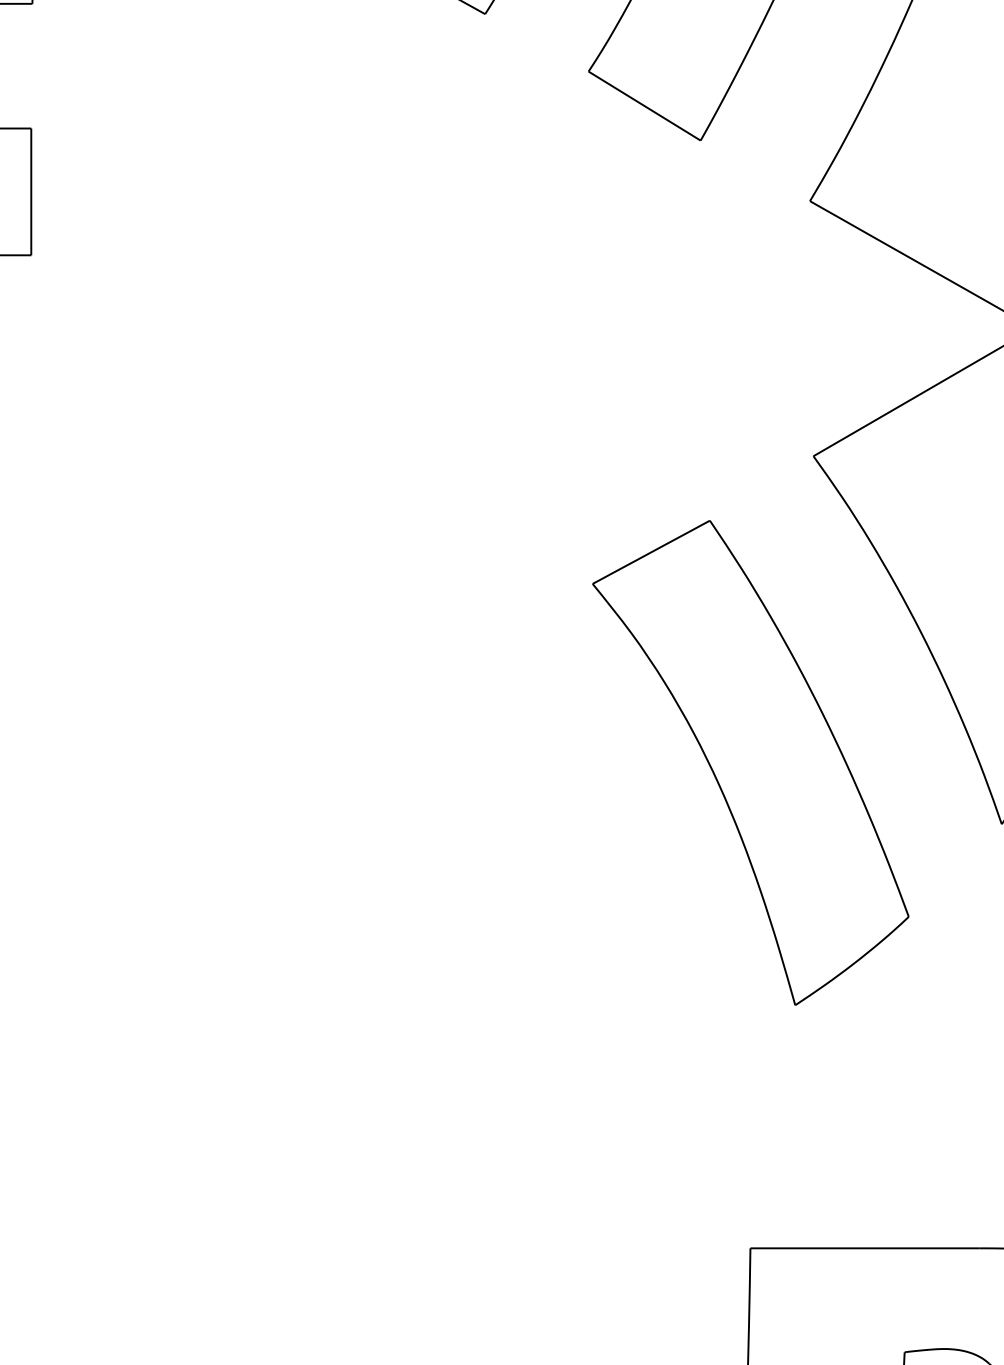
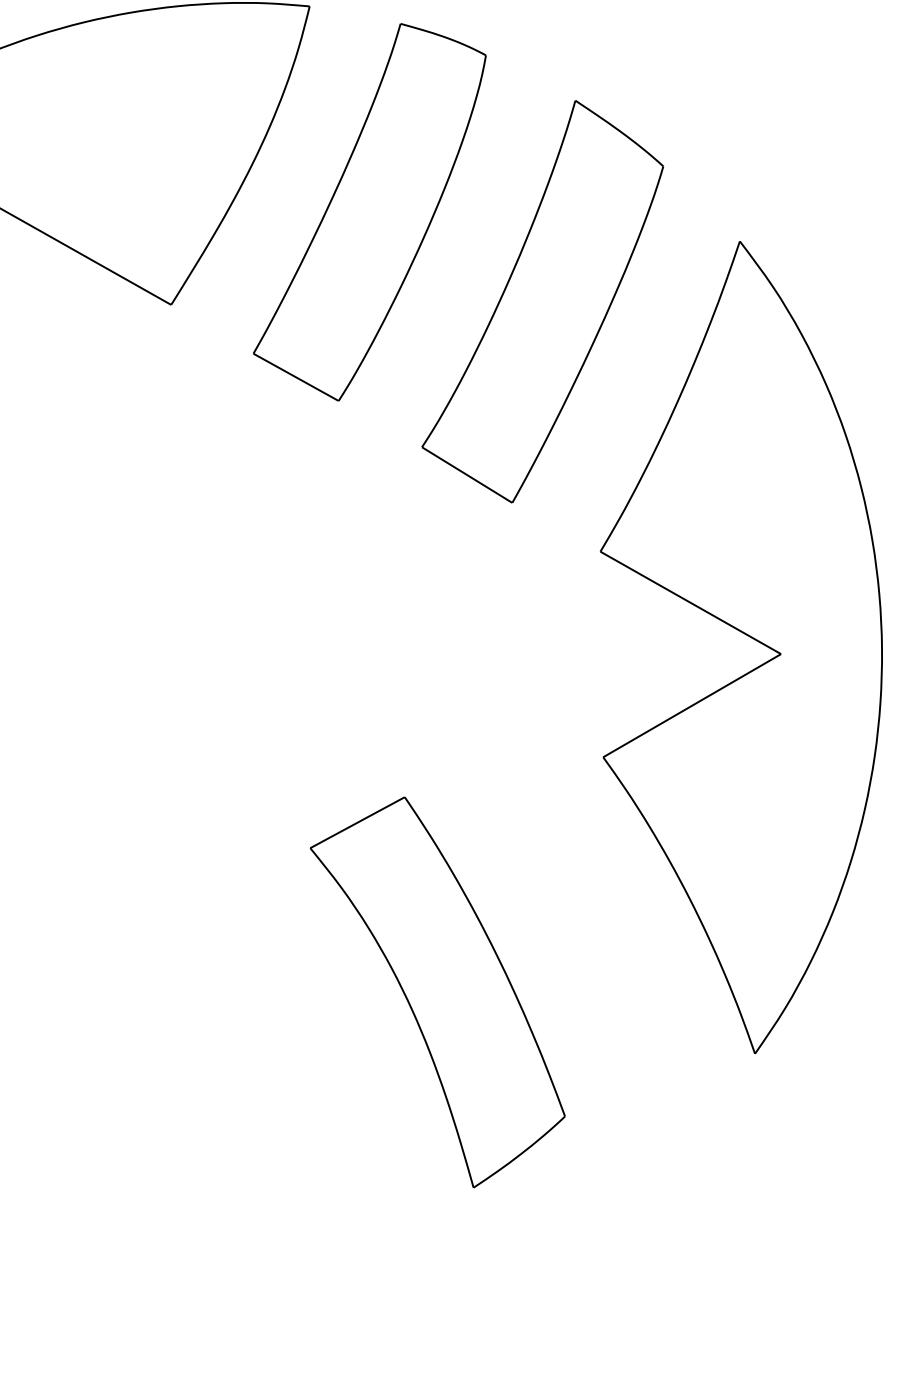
part: (750, 763) -> (437, 992), moved

